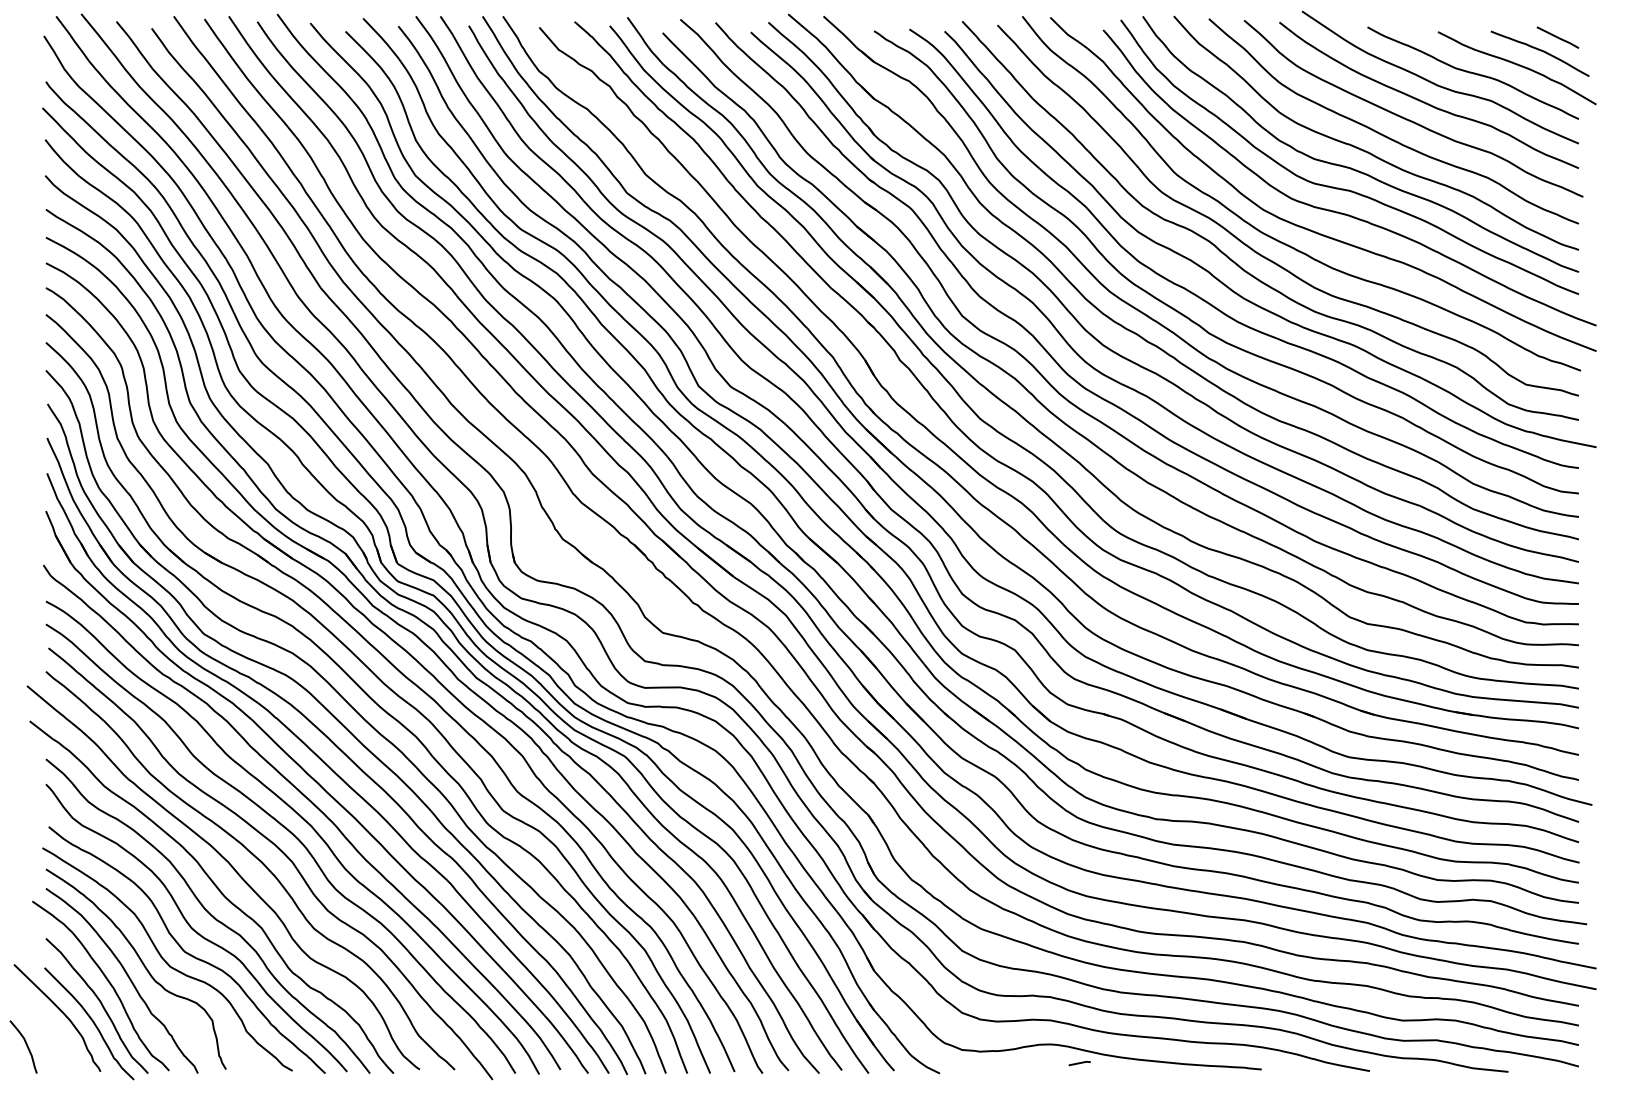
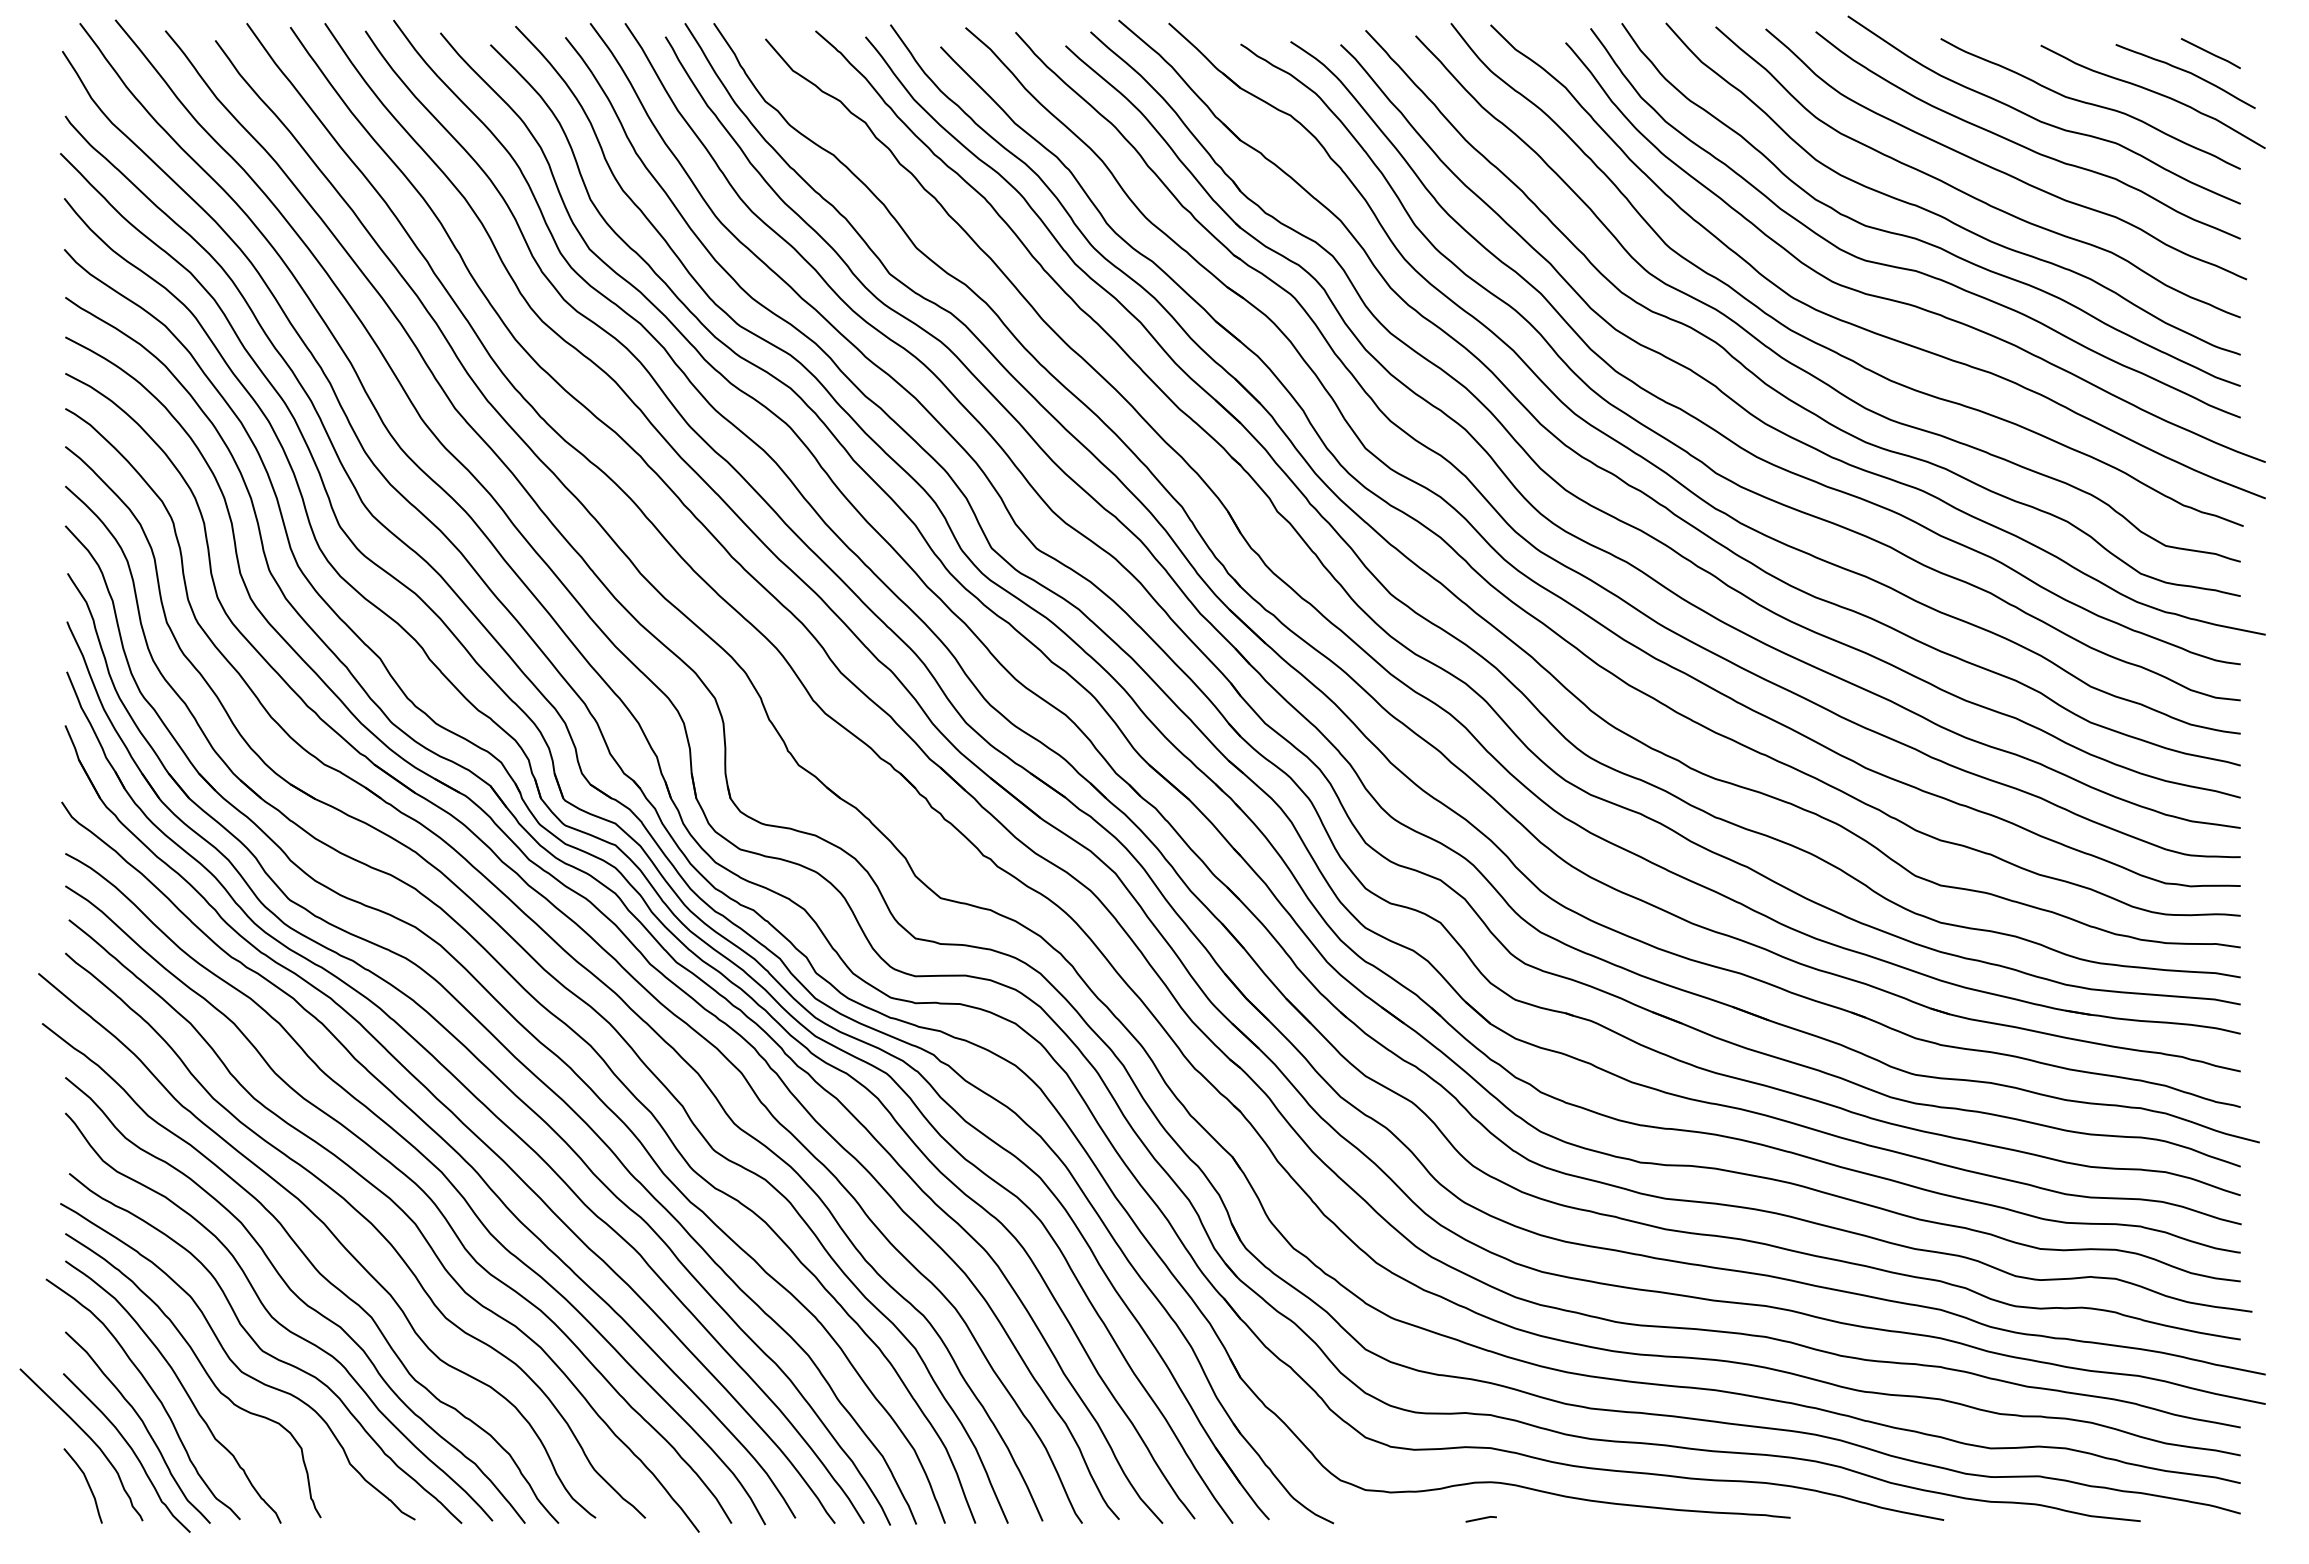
curve: (25, 1044) -> (85, 1482), moved
line: (1079, 1063) -> (1480, 1519), moved

